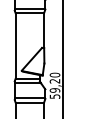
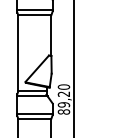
text: (54, 96) -> (63, 111), 59,20 -> 89,20

